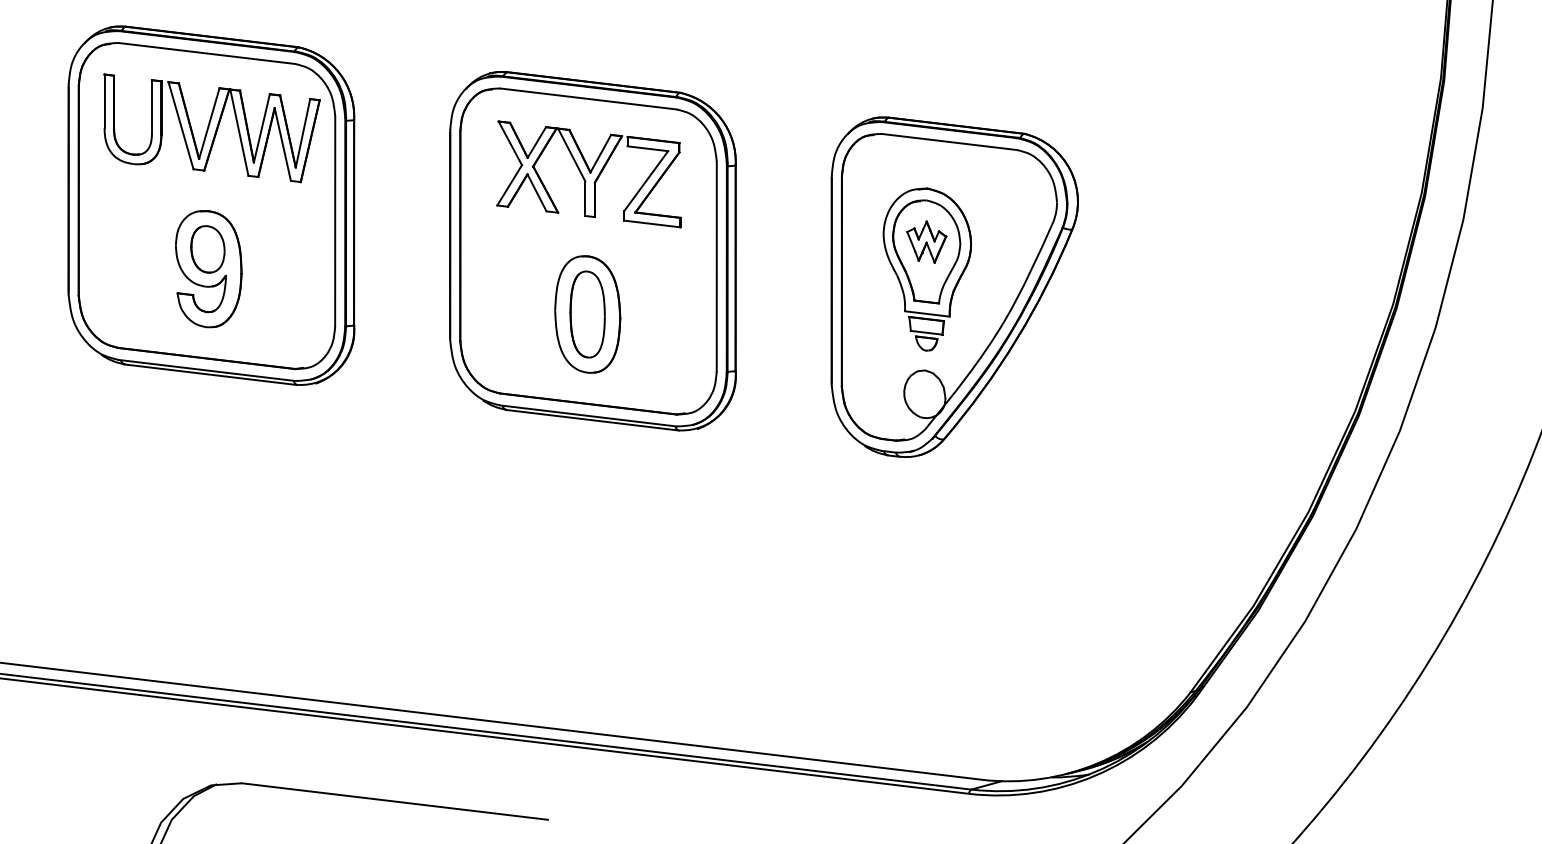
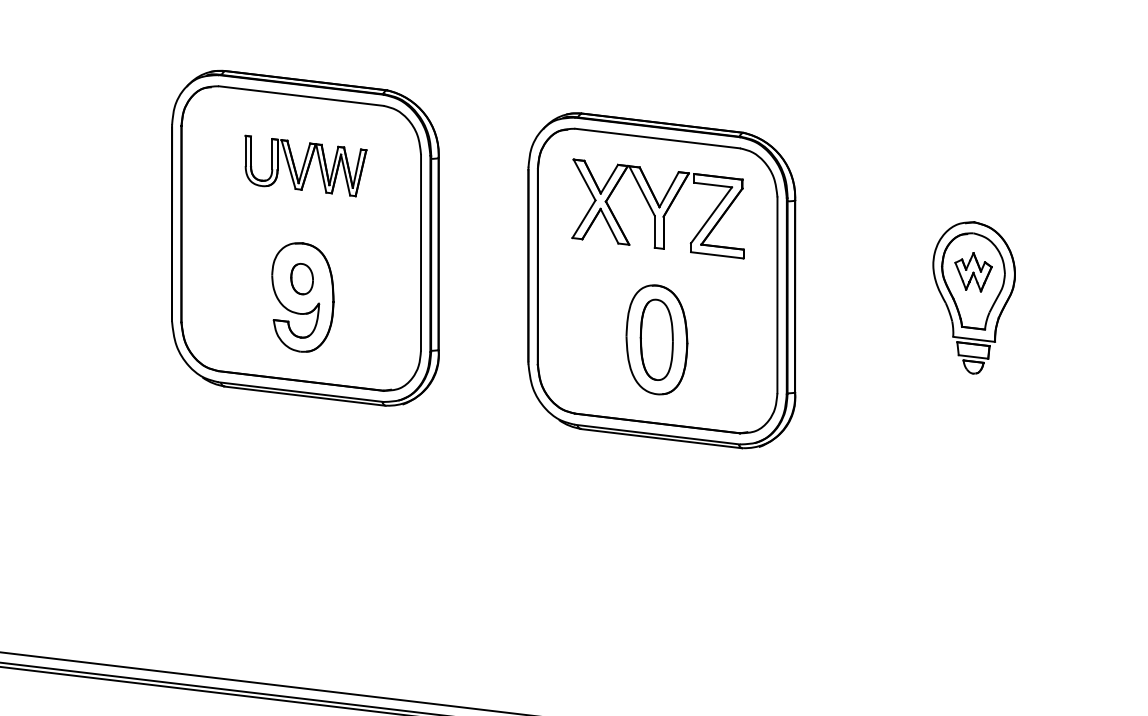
part: (211, 128) -> (305, 166), size x0.6
part: (207, 249) -> (301, 279), size x0.7
part: (954, 286) -> (999, 313), removed

